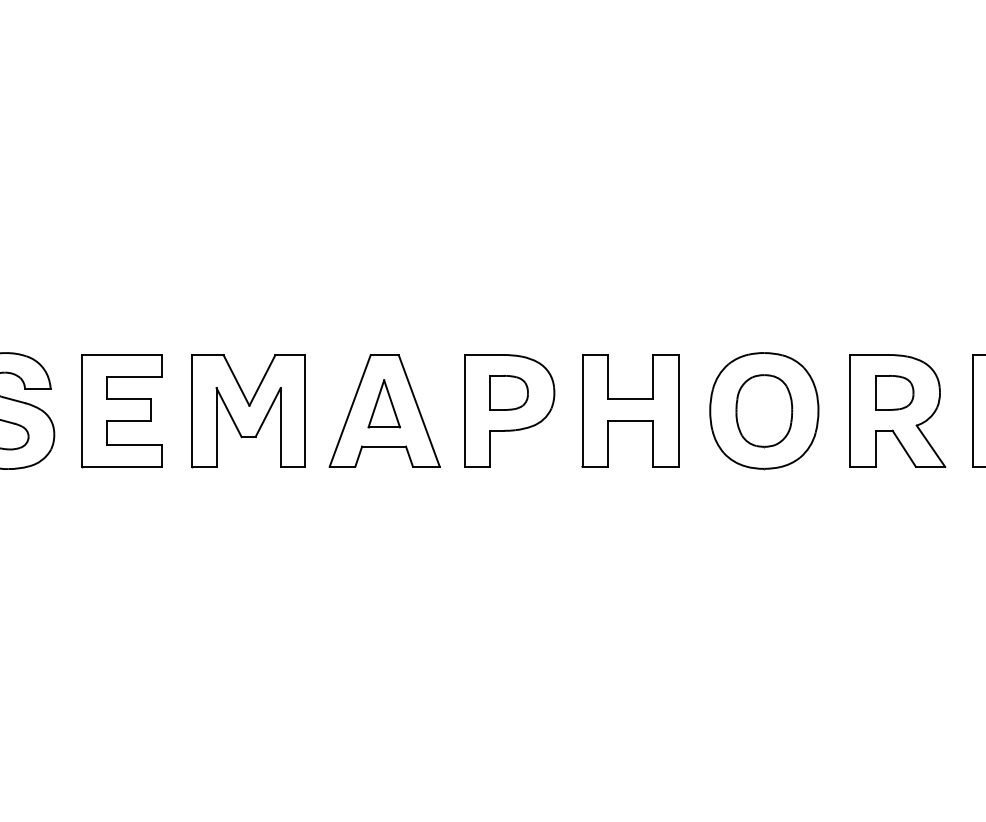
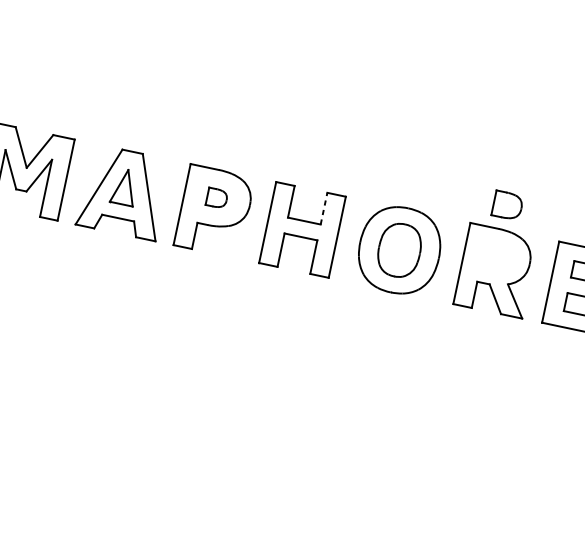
line: (653, 376) -> (324, 208), solid -> dashed
part: (508, 392) -> (216, 197), size x0.7
part: (894, 392) -> (507, 205), moved

